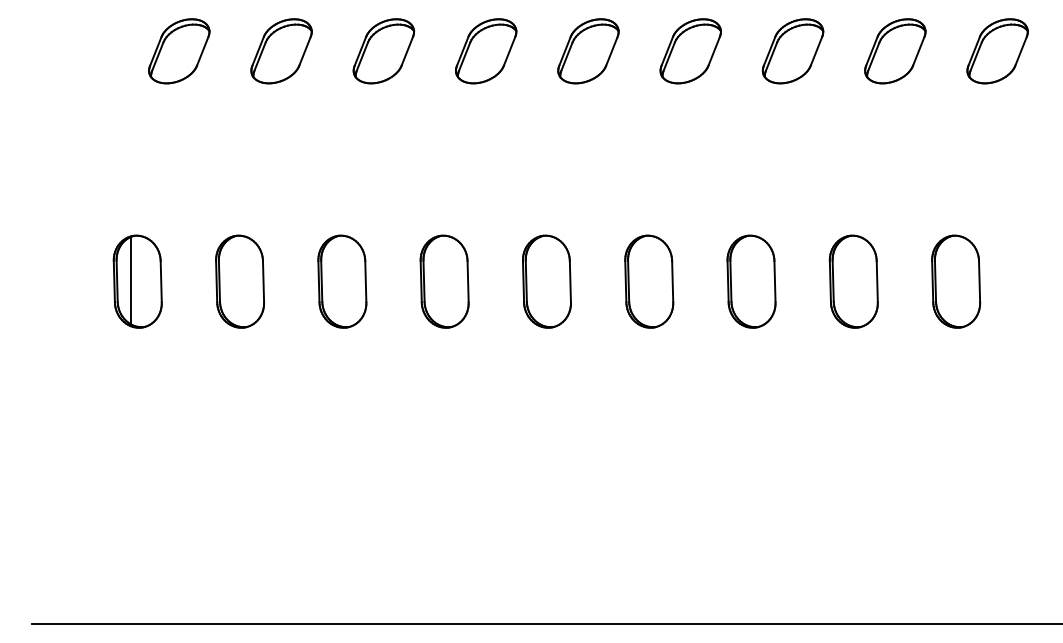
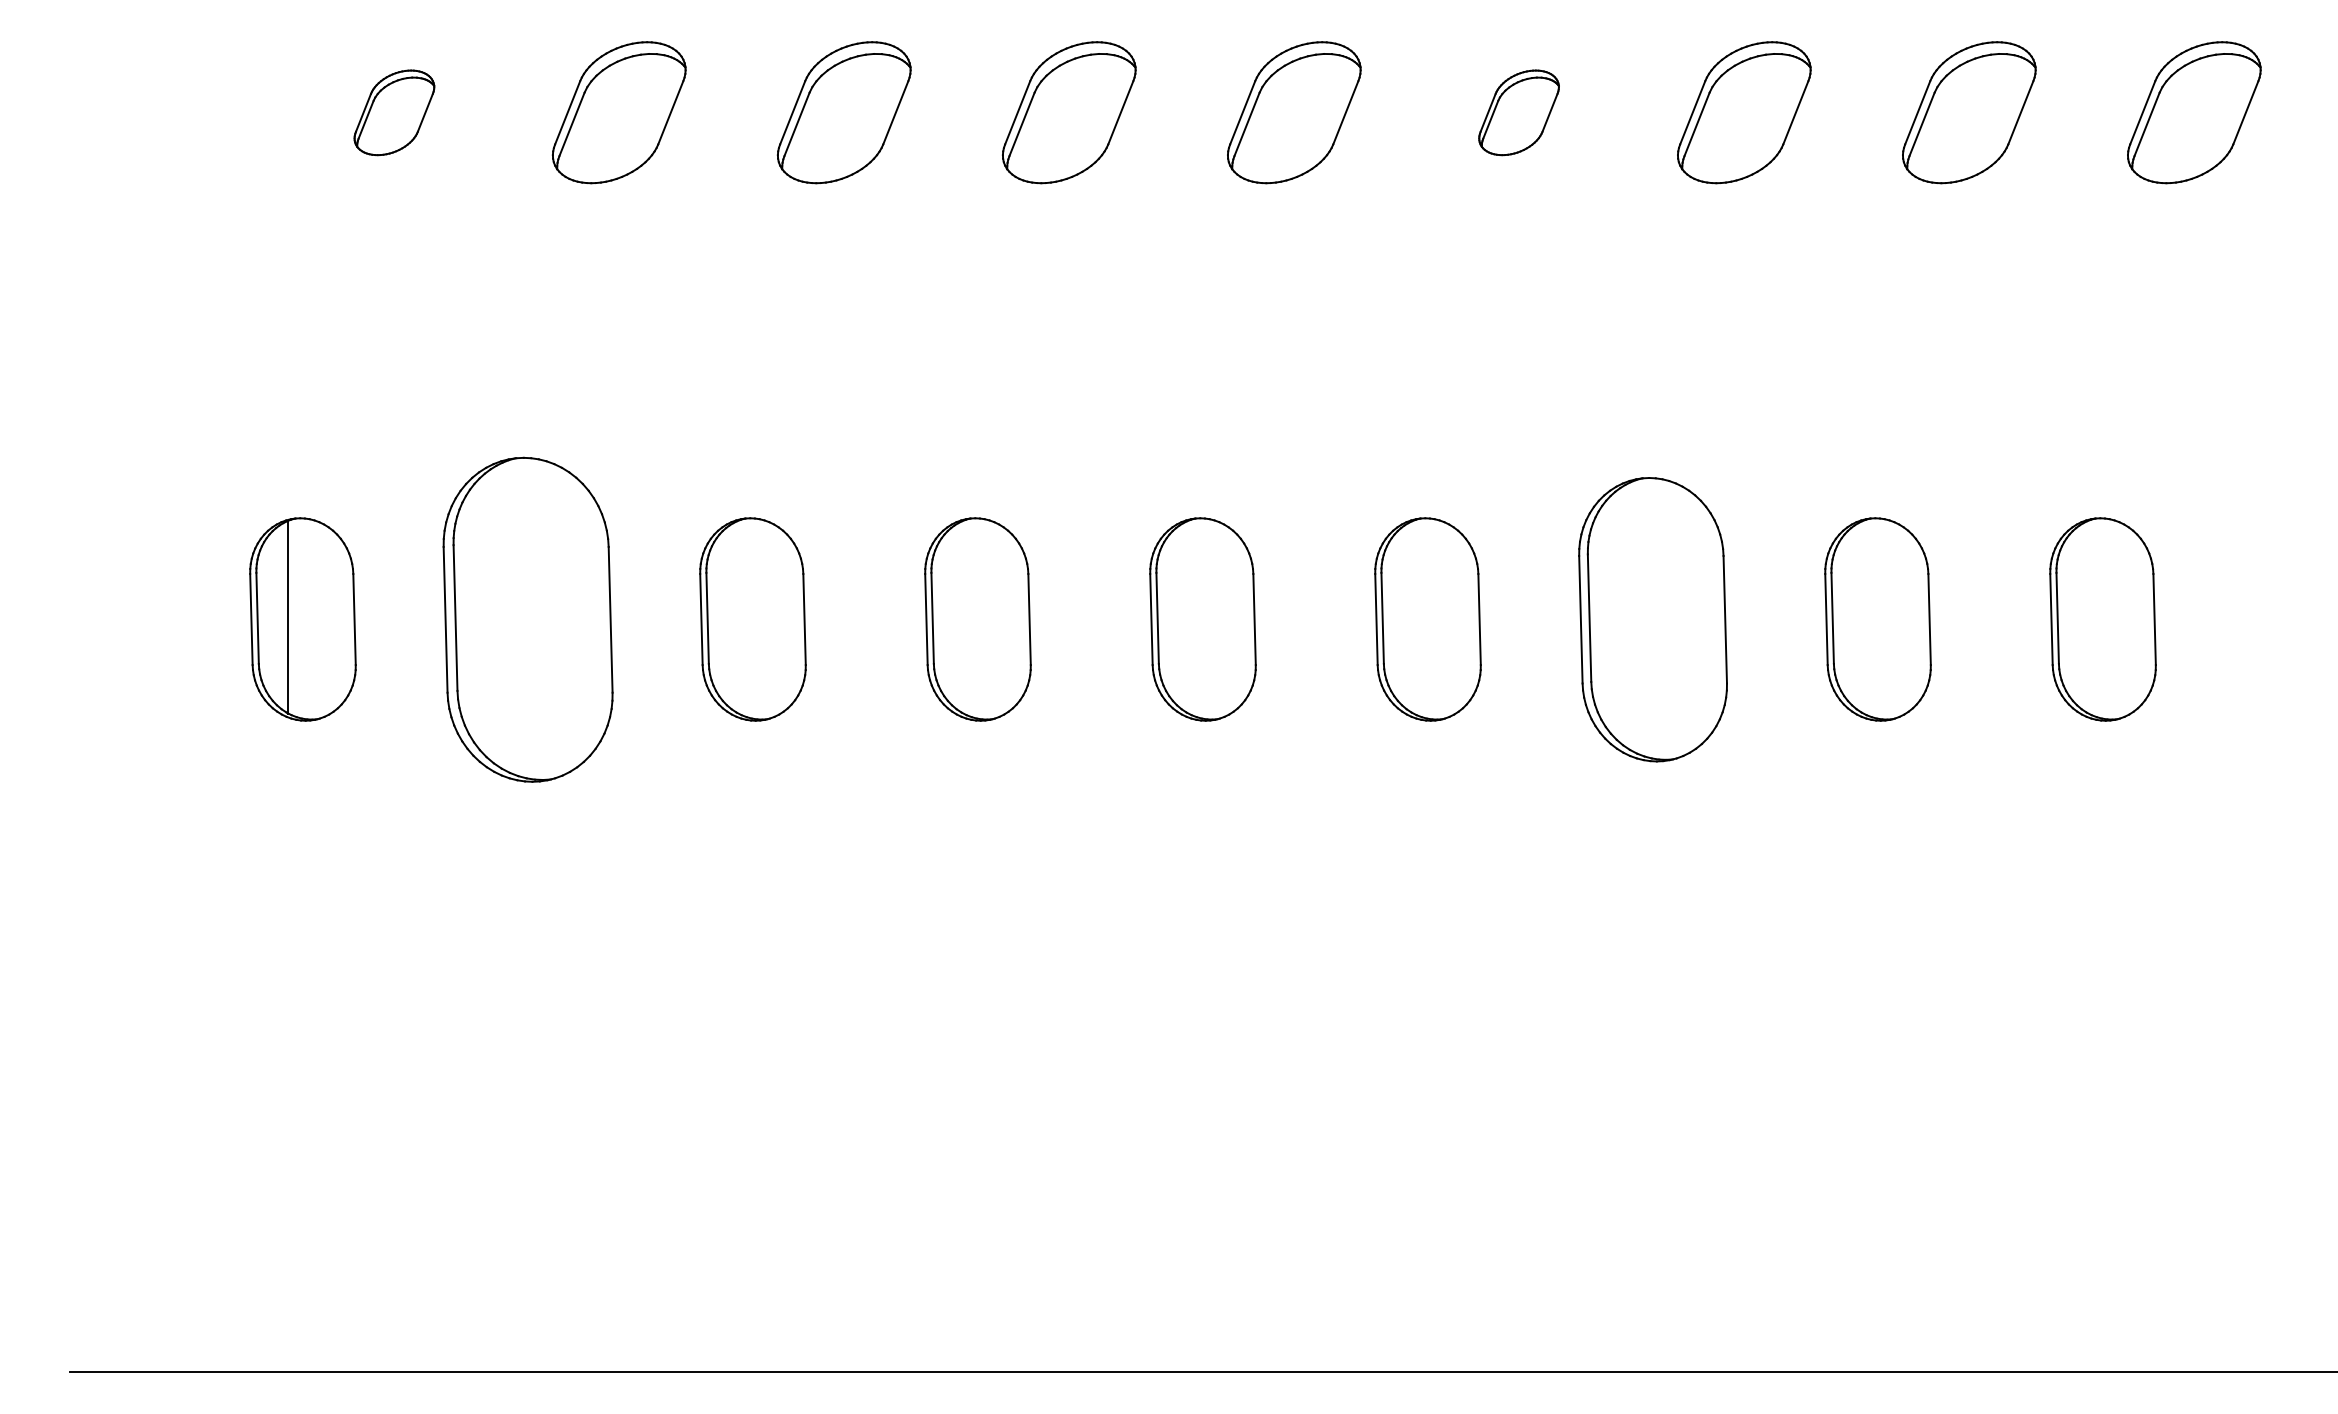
part: (179, 51) -> (394, 113), size x0.6
part: (690, 51) -> (1518, 113), size x0.6
part: (239, 281) -> (526, 619), size x1.6
part: (751, 281) -> (1652, 619), size x1.4

